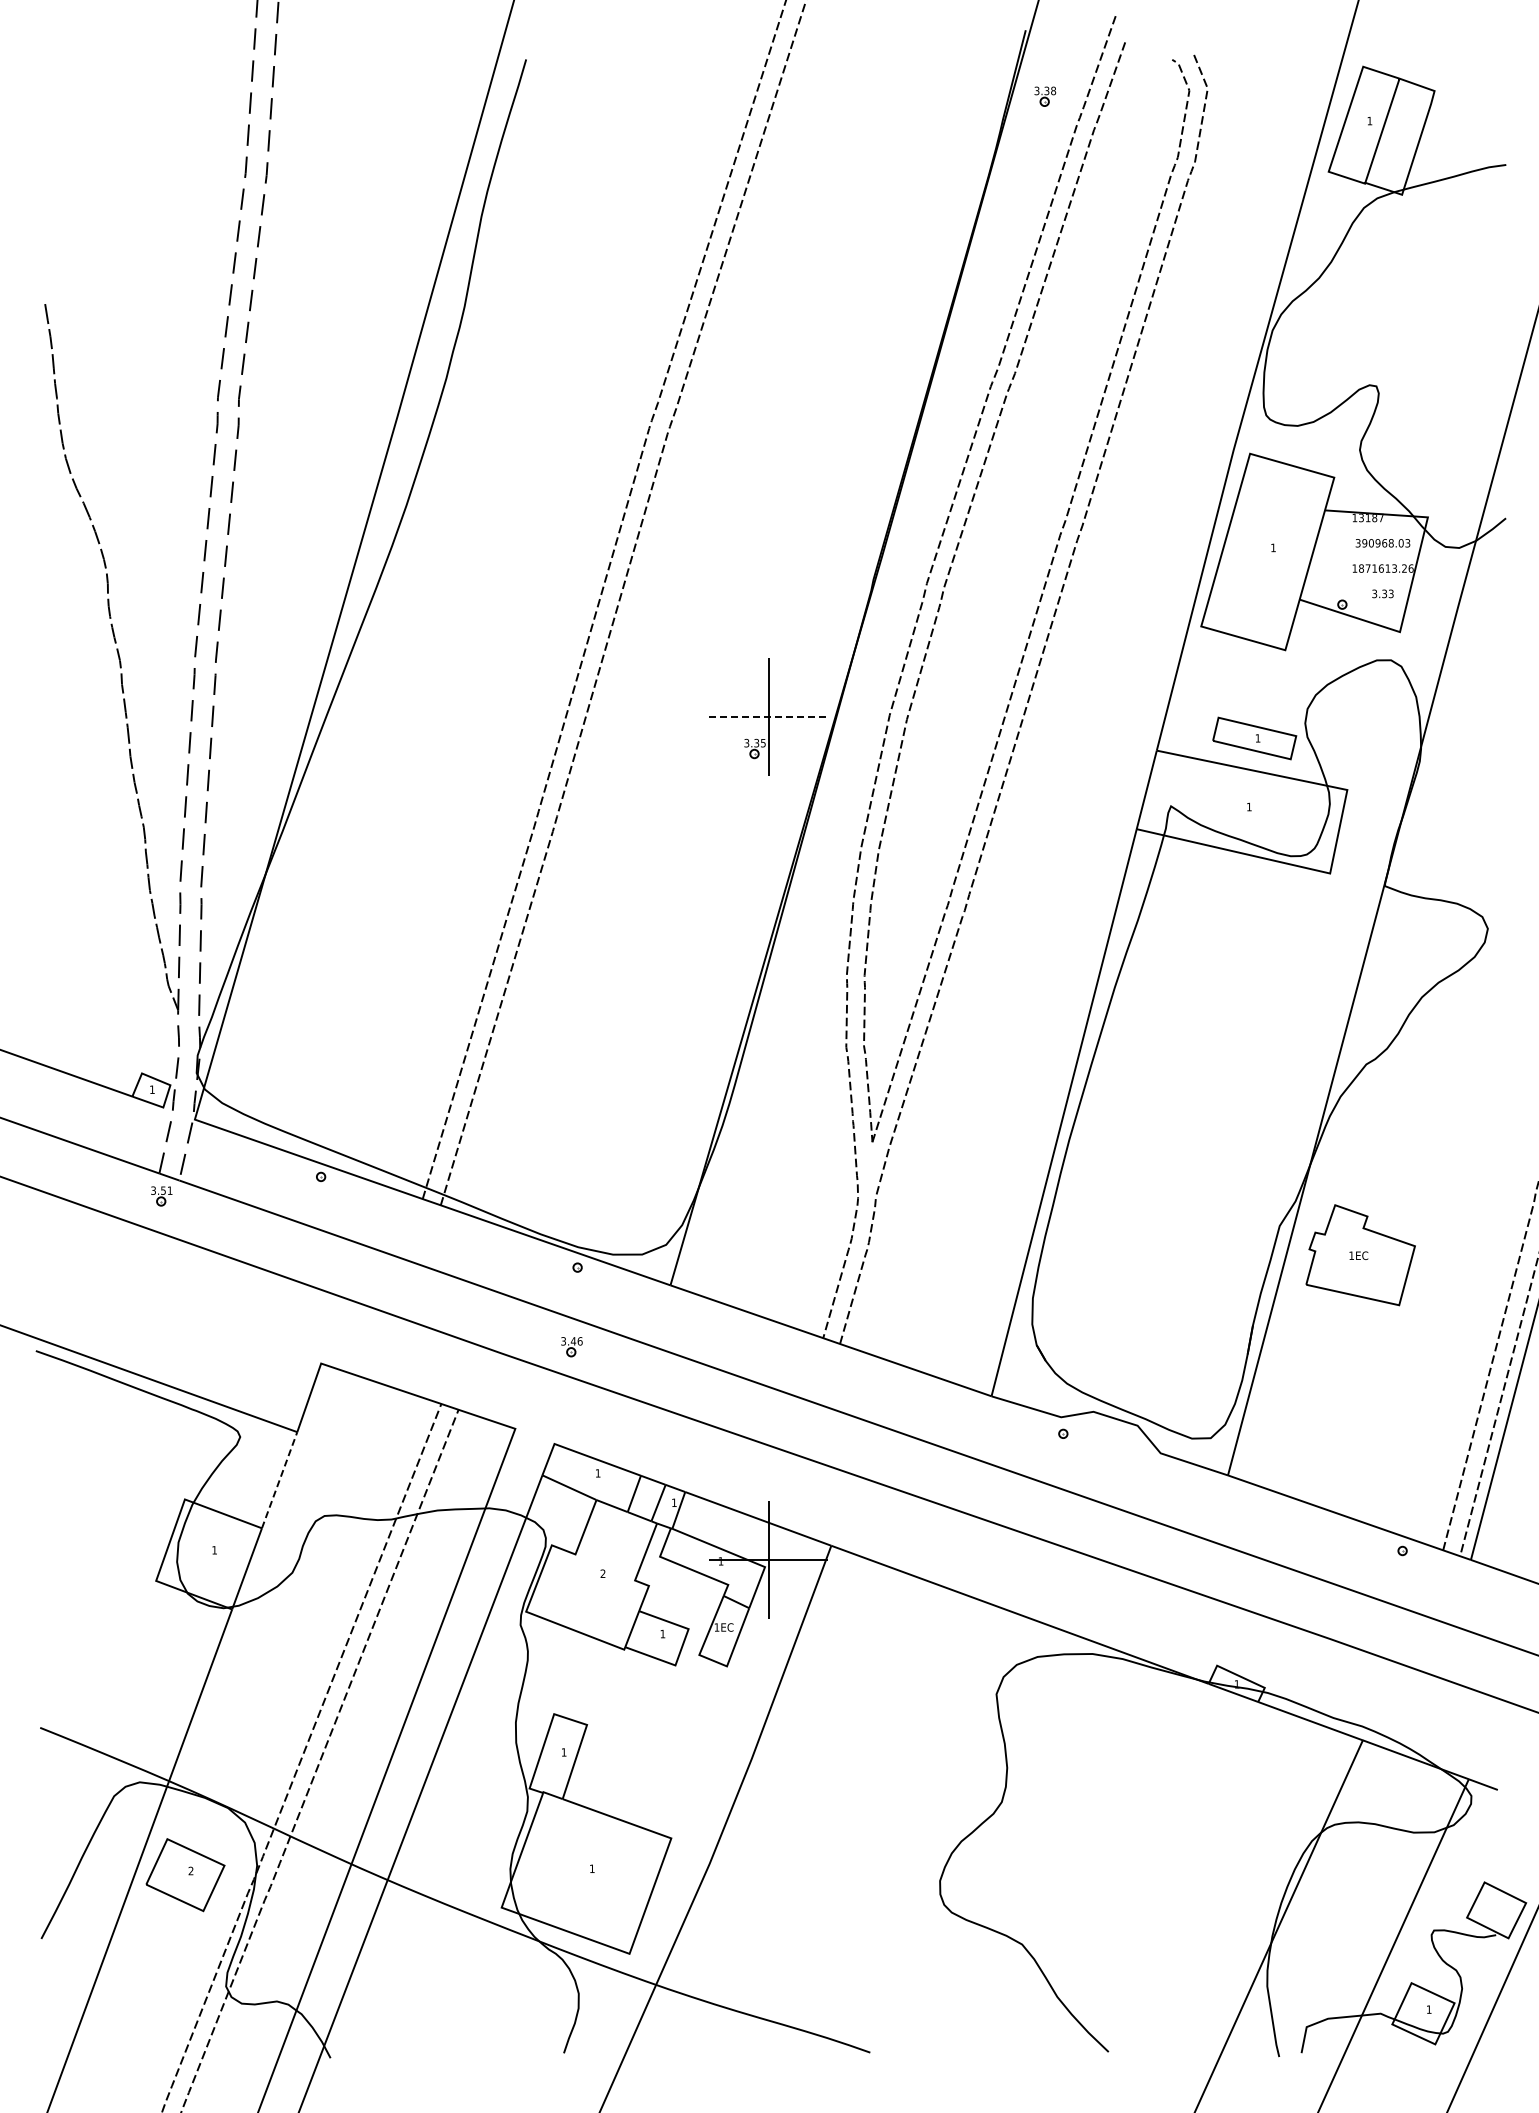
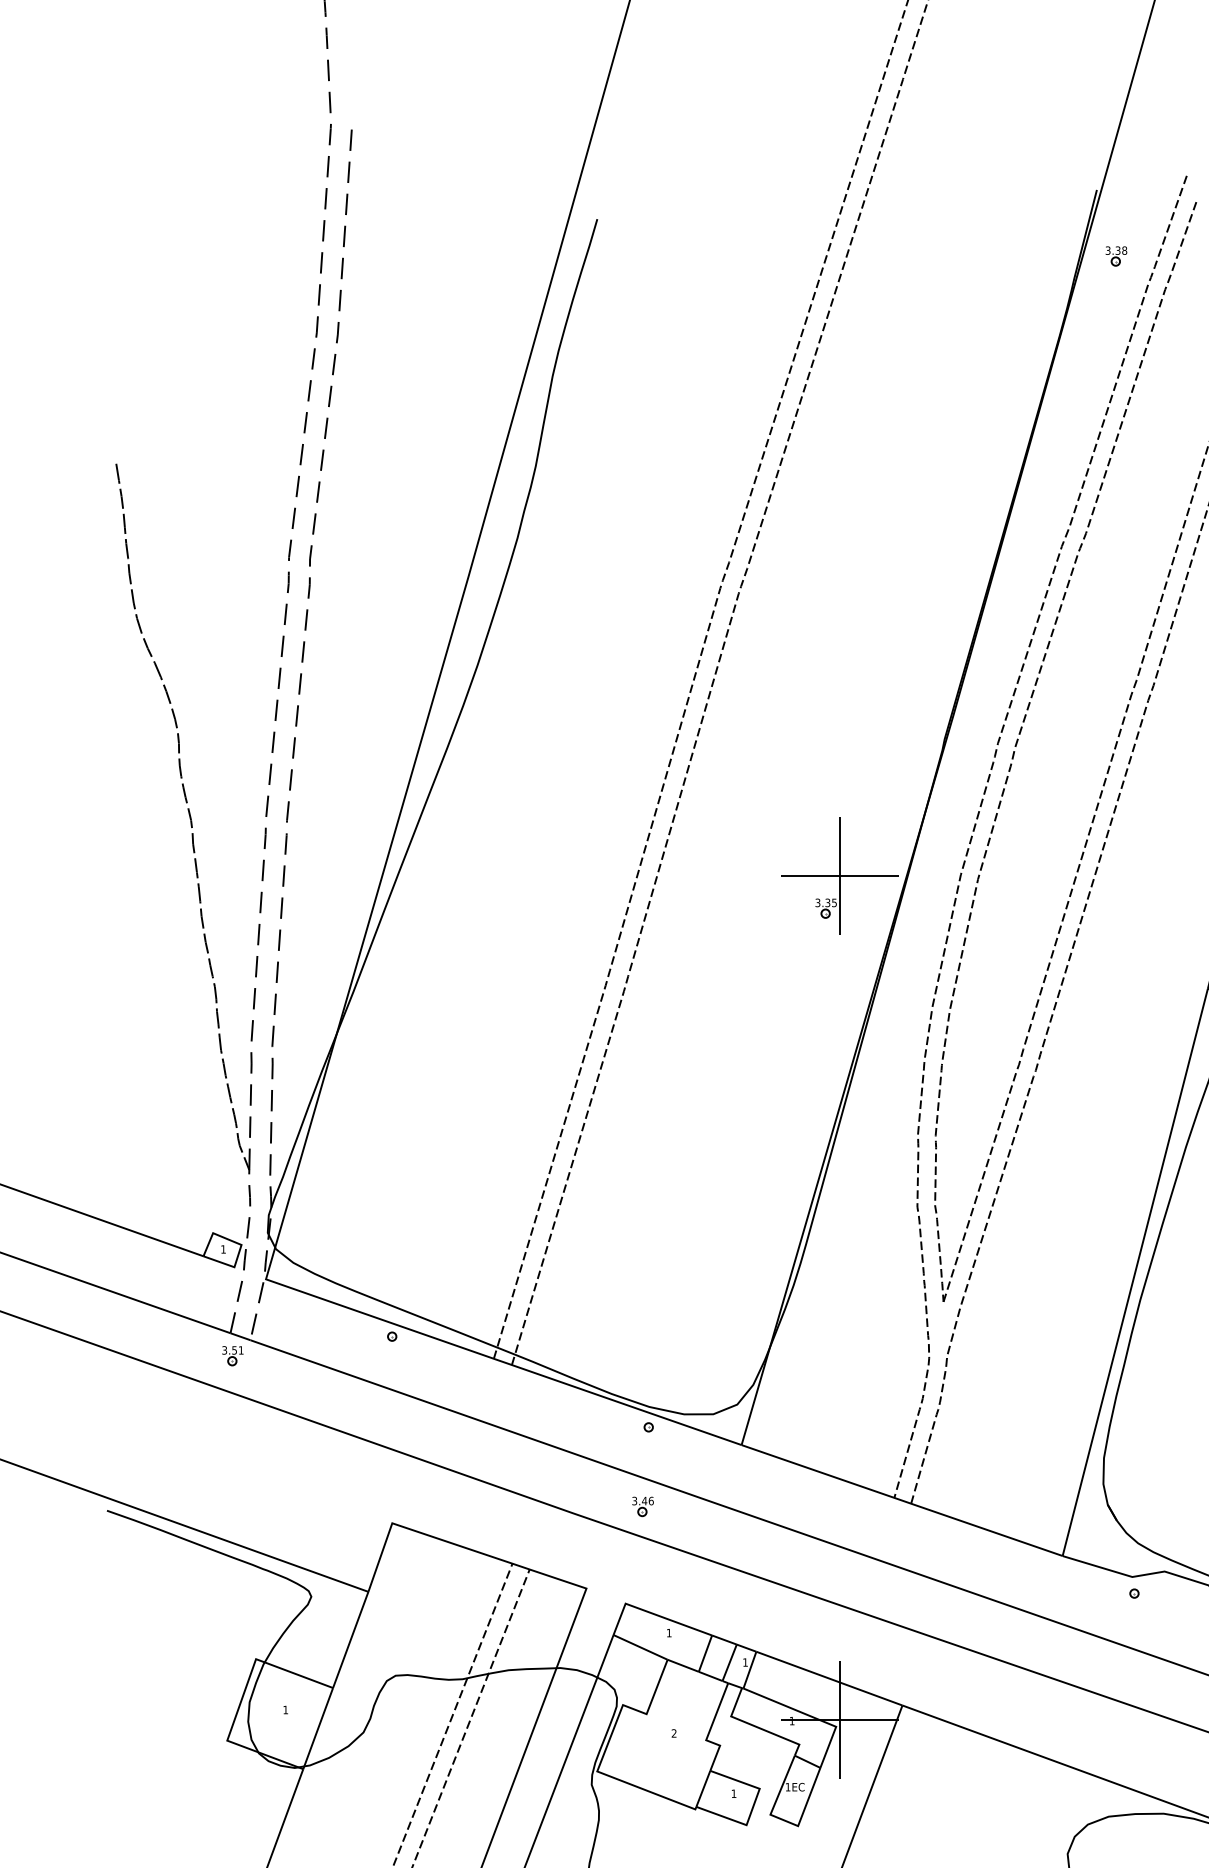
line: (768, 716) -> (839, 876), dashed -> solid
line: (279, 1479) -> (350, 1639), dashed -> solid

